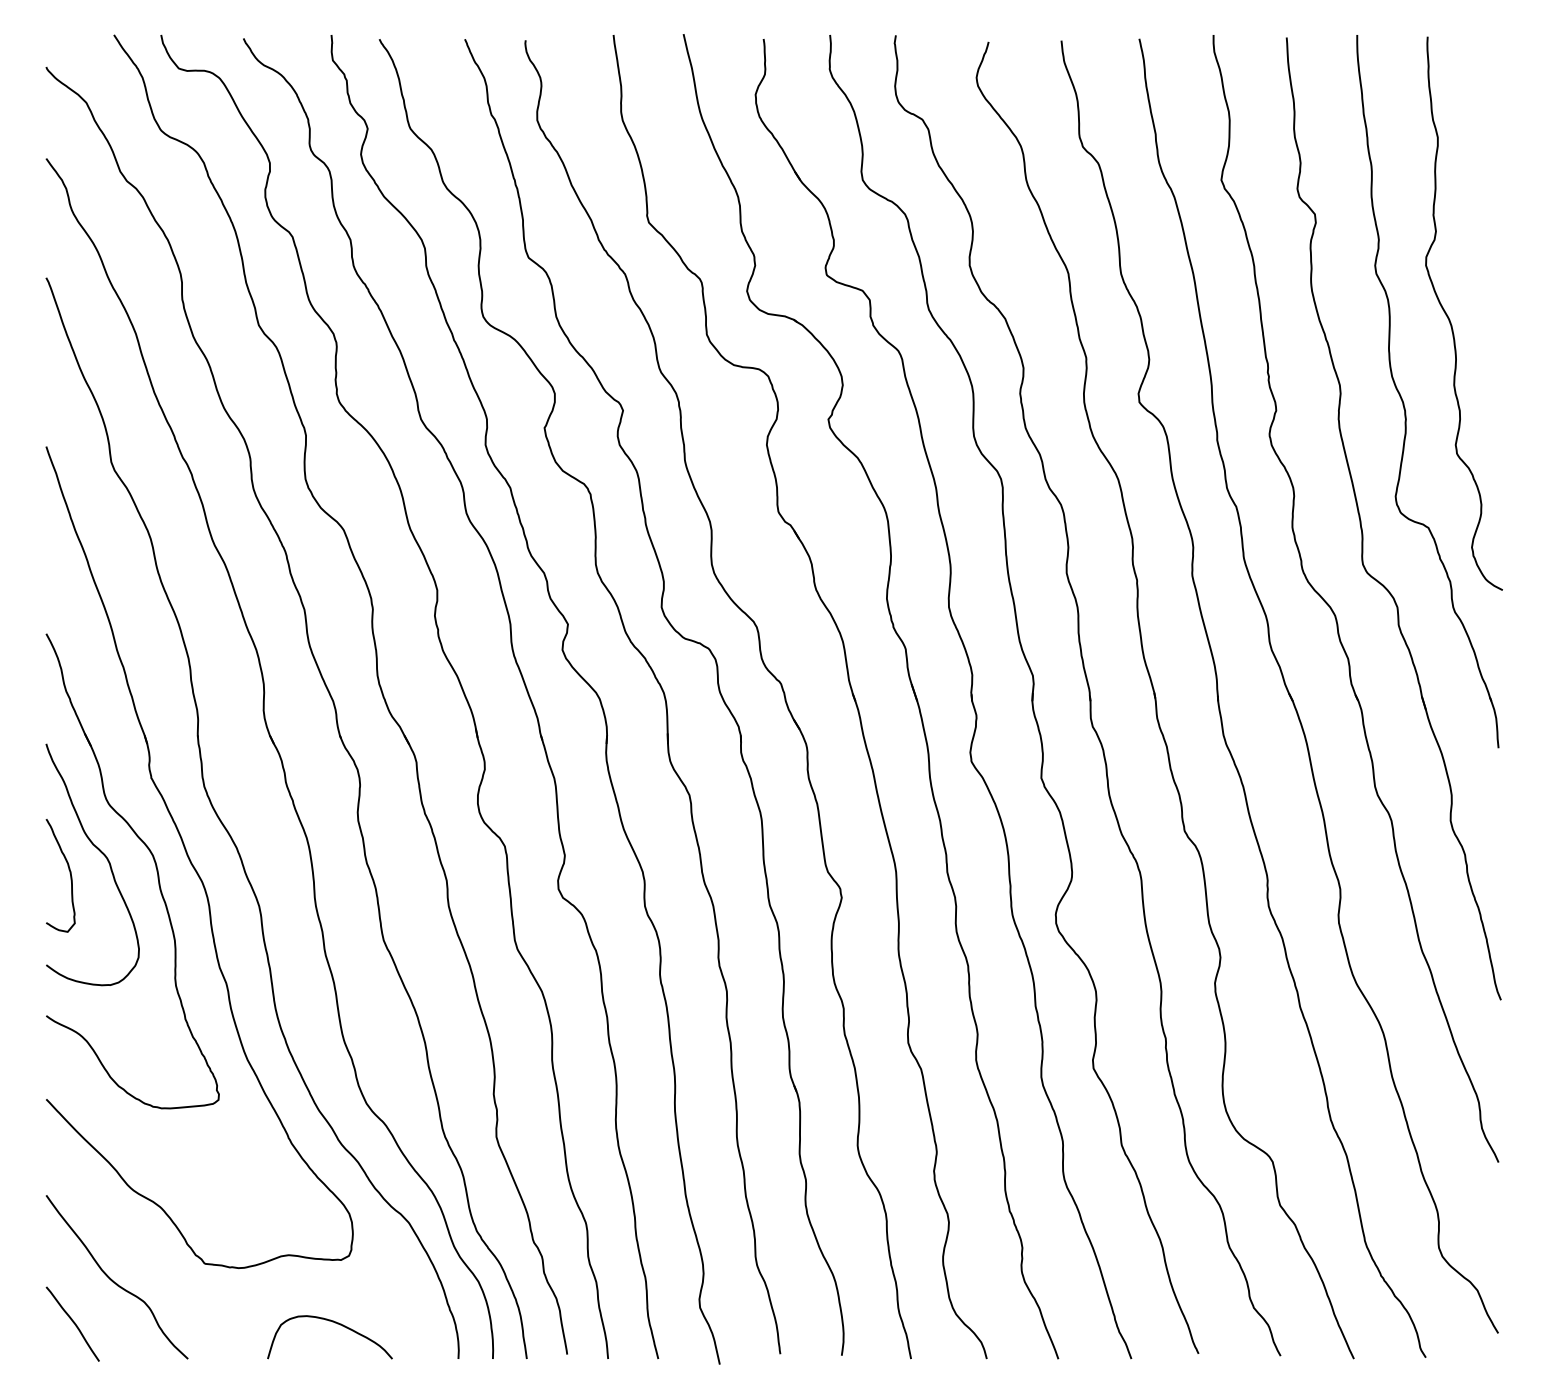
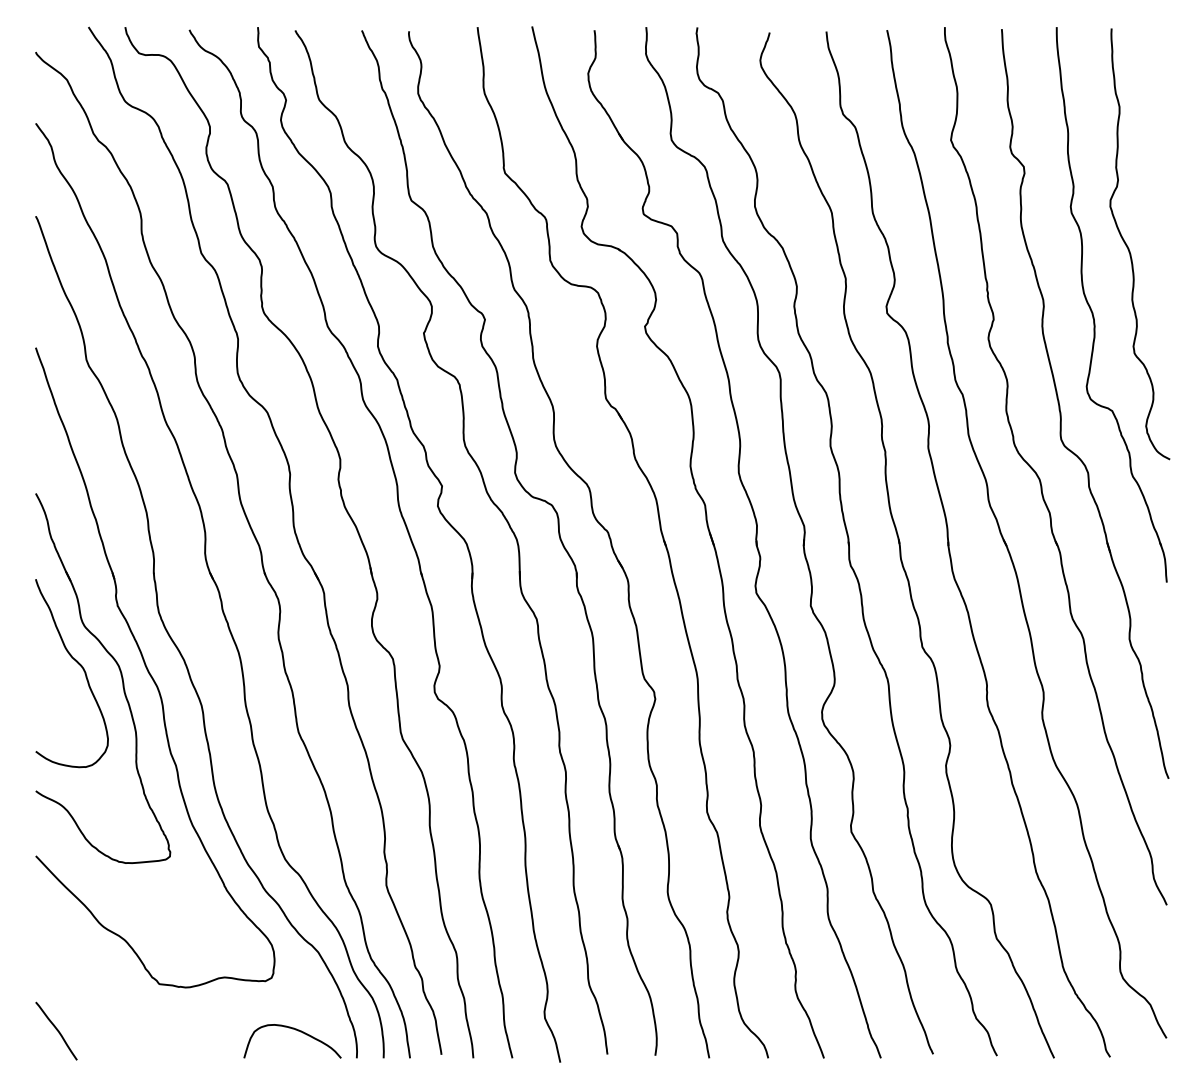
curve: (69, 873) -> (53, 680), removed
curve: (113, 1280) -> (88, 997), removed
curve: (335, 1323) -> (296, 1030), moved

